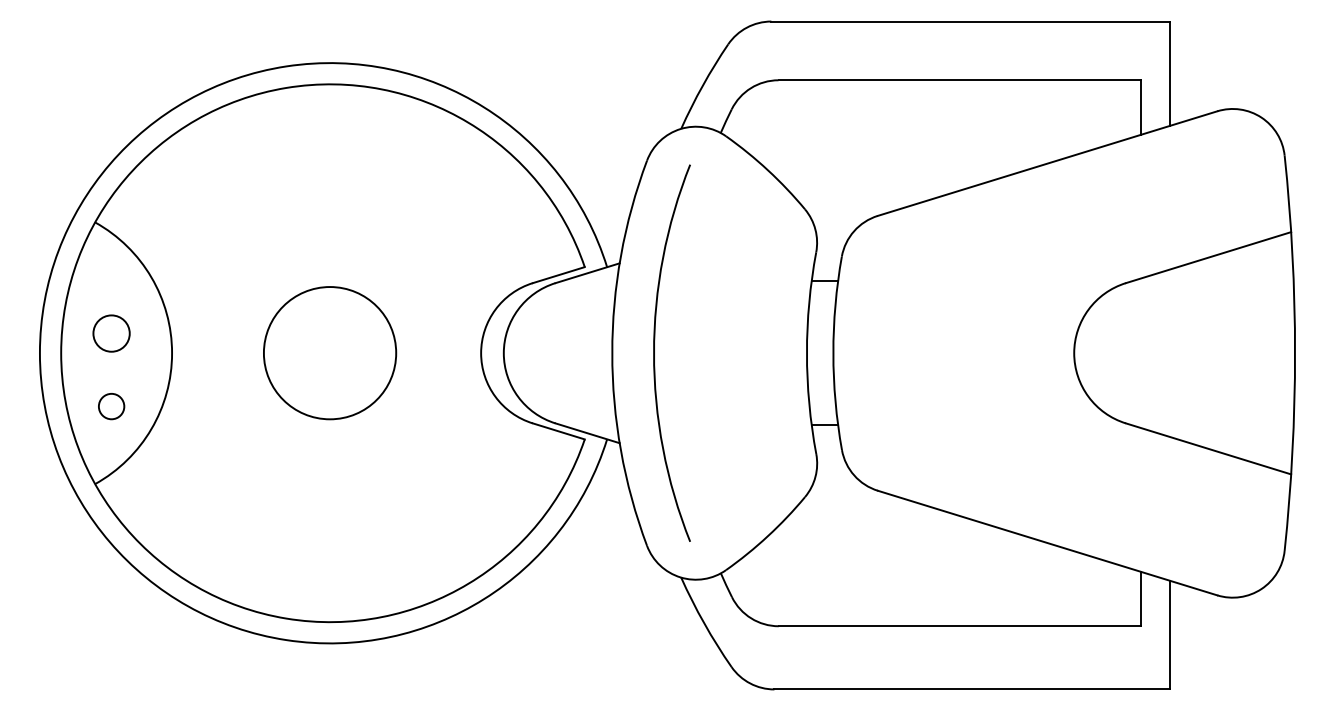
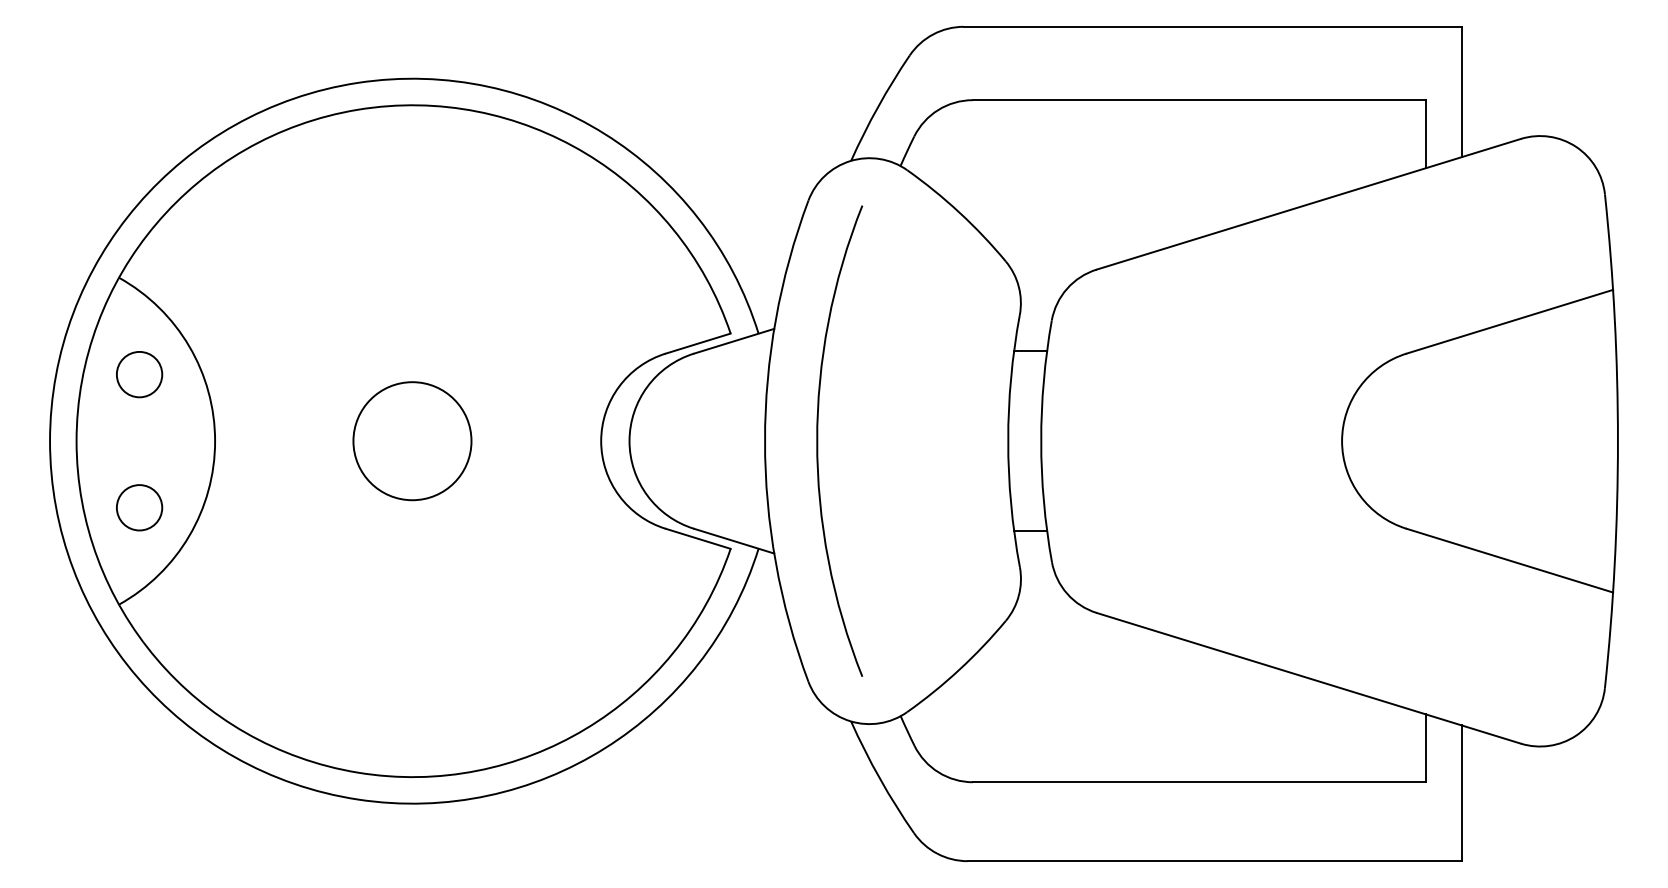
circle: (111, 333) -> (139, 374), moved
circle: (330, 353) -> (412, 441), size x0.71
circle: (111, 406) -> (139, 507), size x1.43

